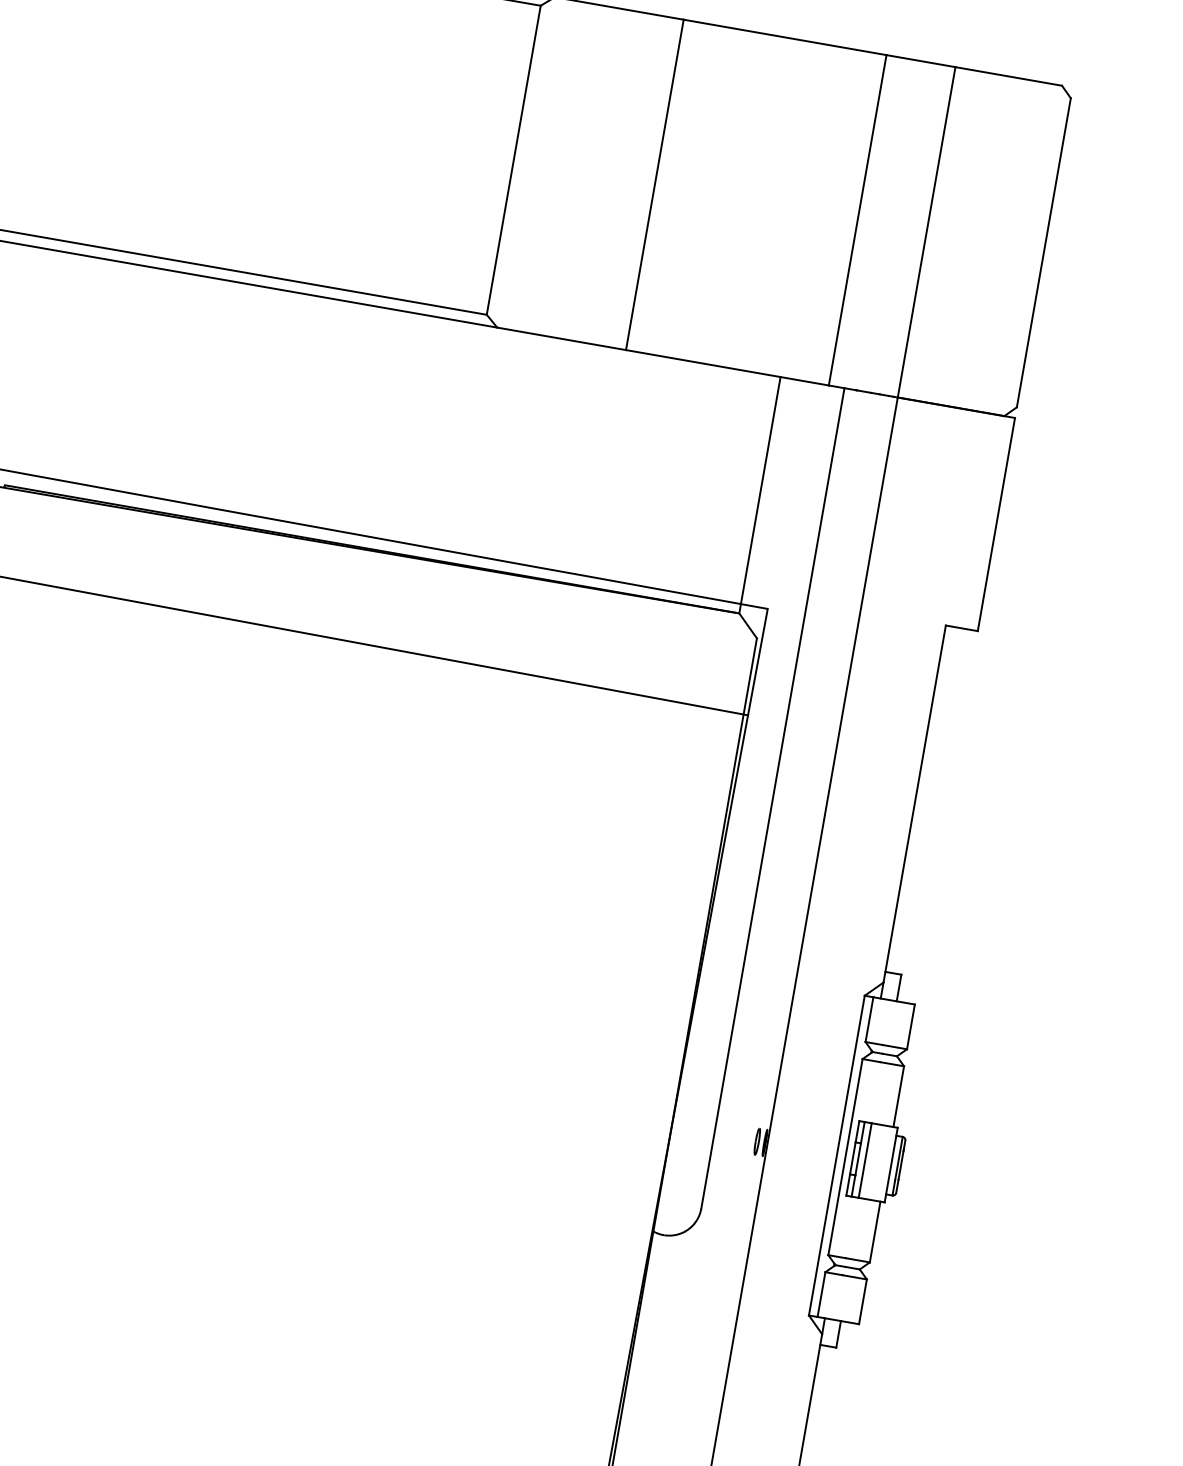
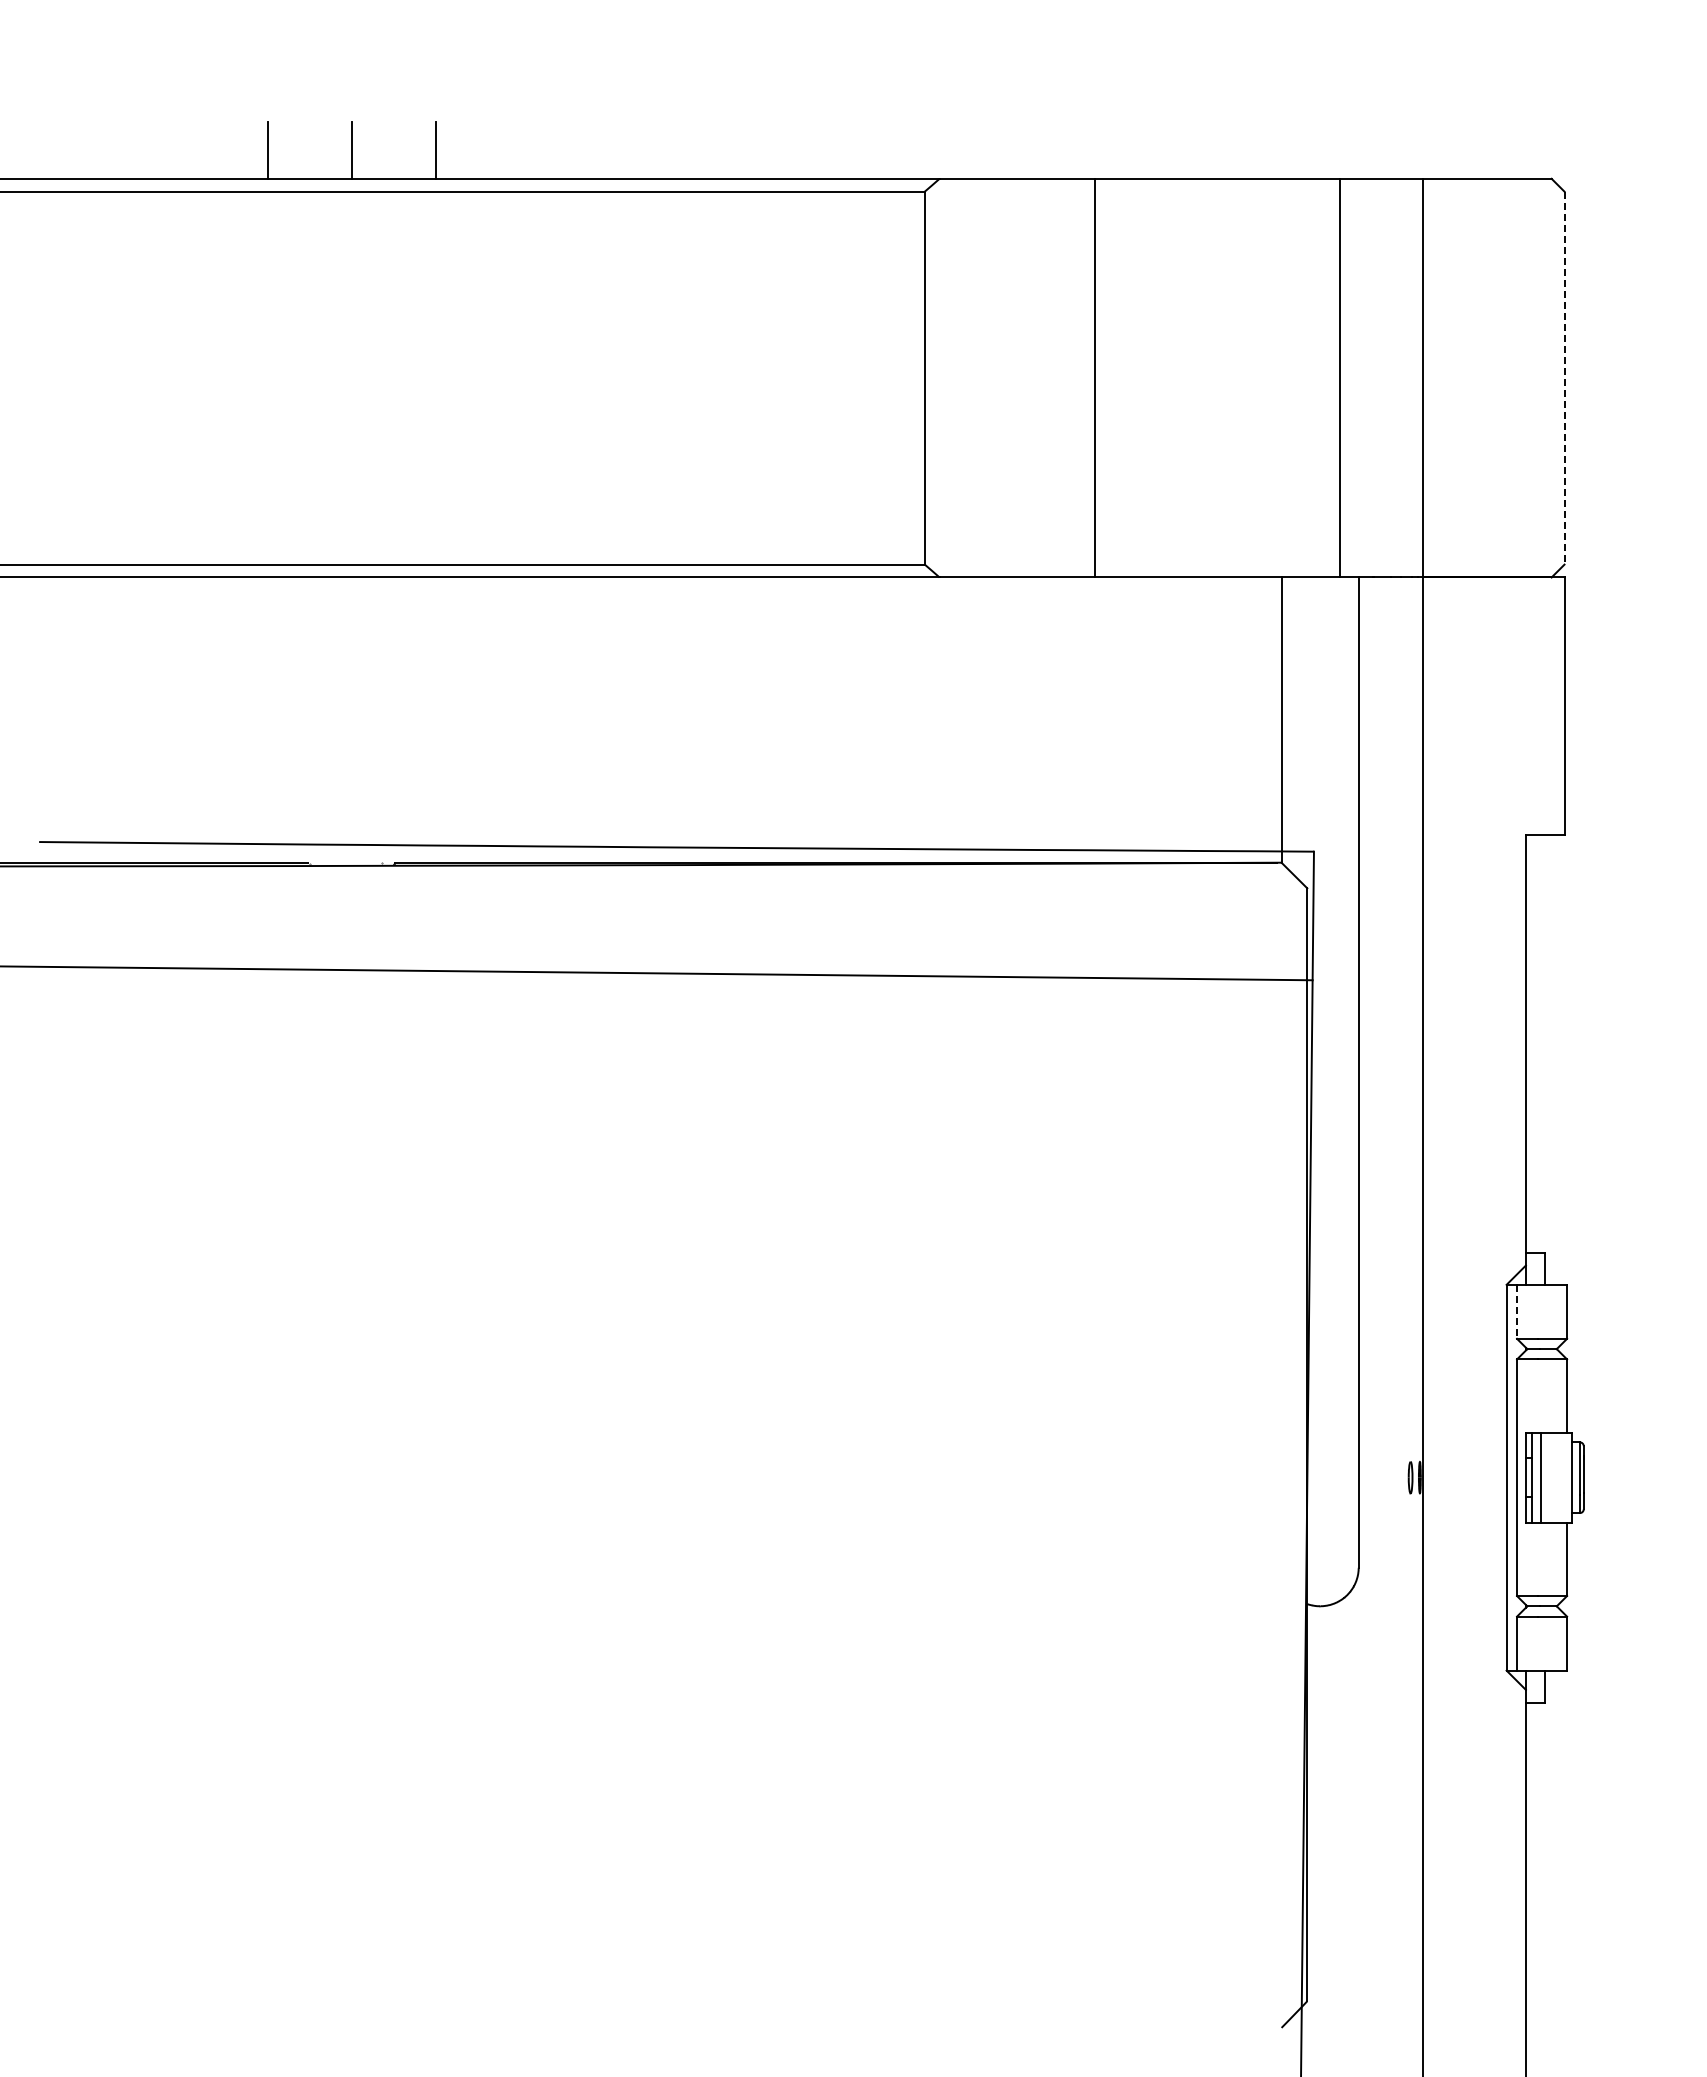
line: (1043, 253) -> (1564, 378), solid -> dashed
line: (869, 1020) -> (1517, 1312), solid -> dashed

